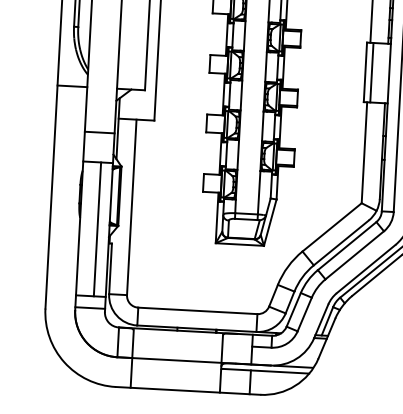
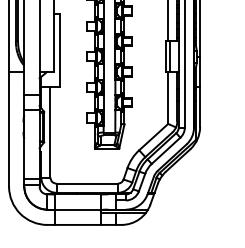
line: (97, 229) -> (33, 144), removed

